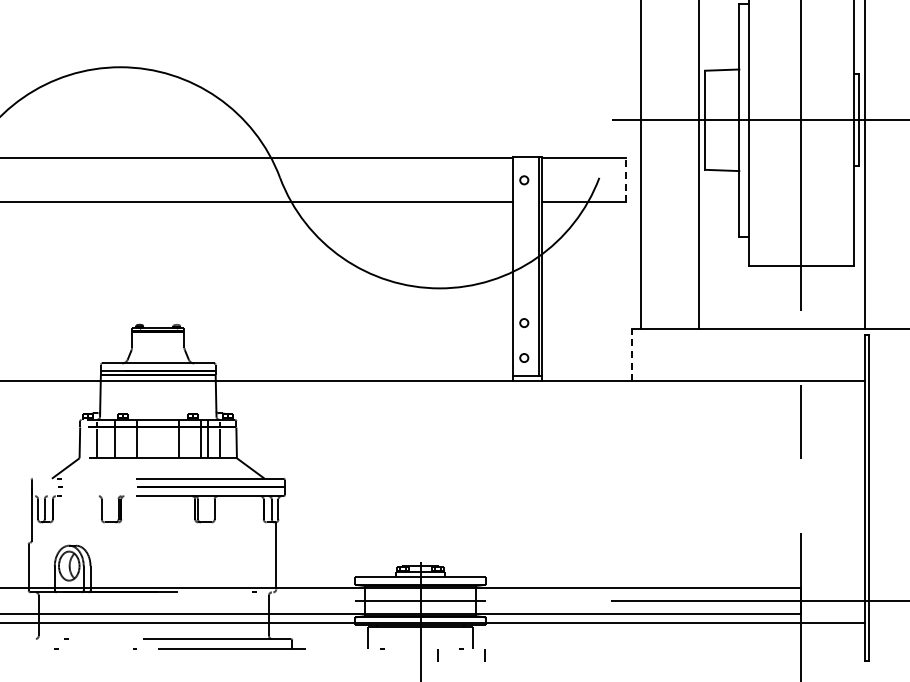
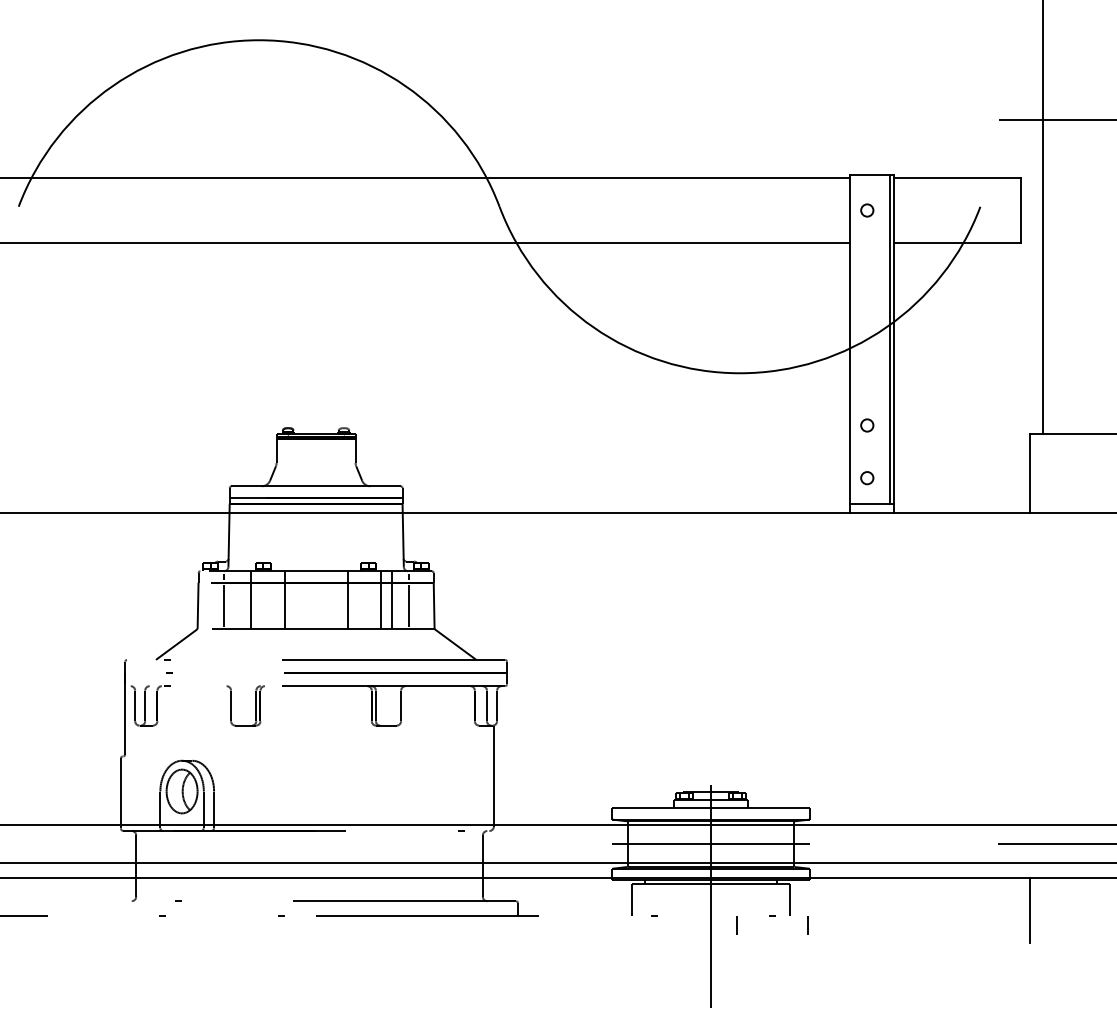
line: (626, 180) -> (1021, 210), dashed -> solid
line: (632, 354) -> (1030, 472), dashed -> solid
line: (632, 644) -> (1030, 909), added

